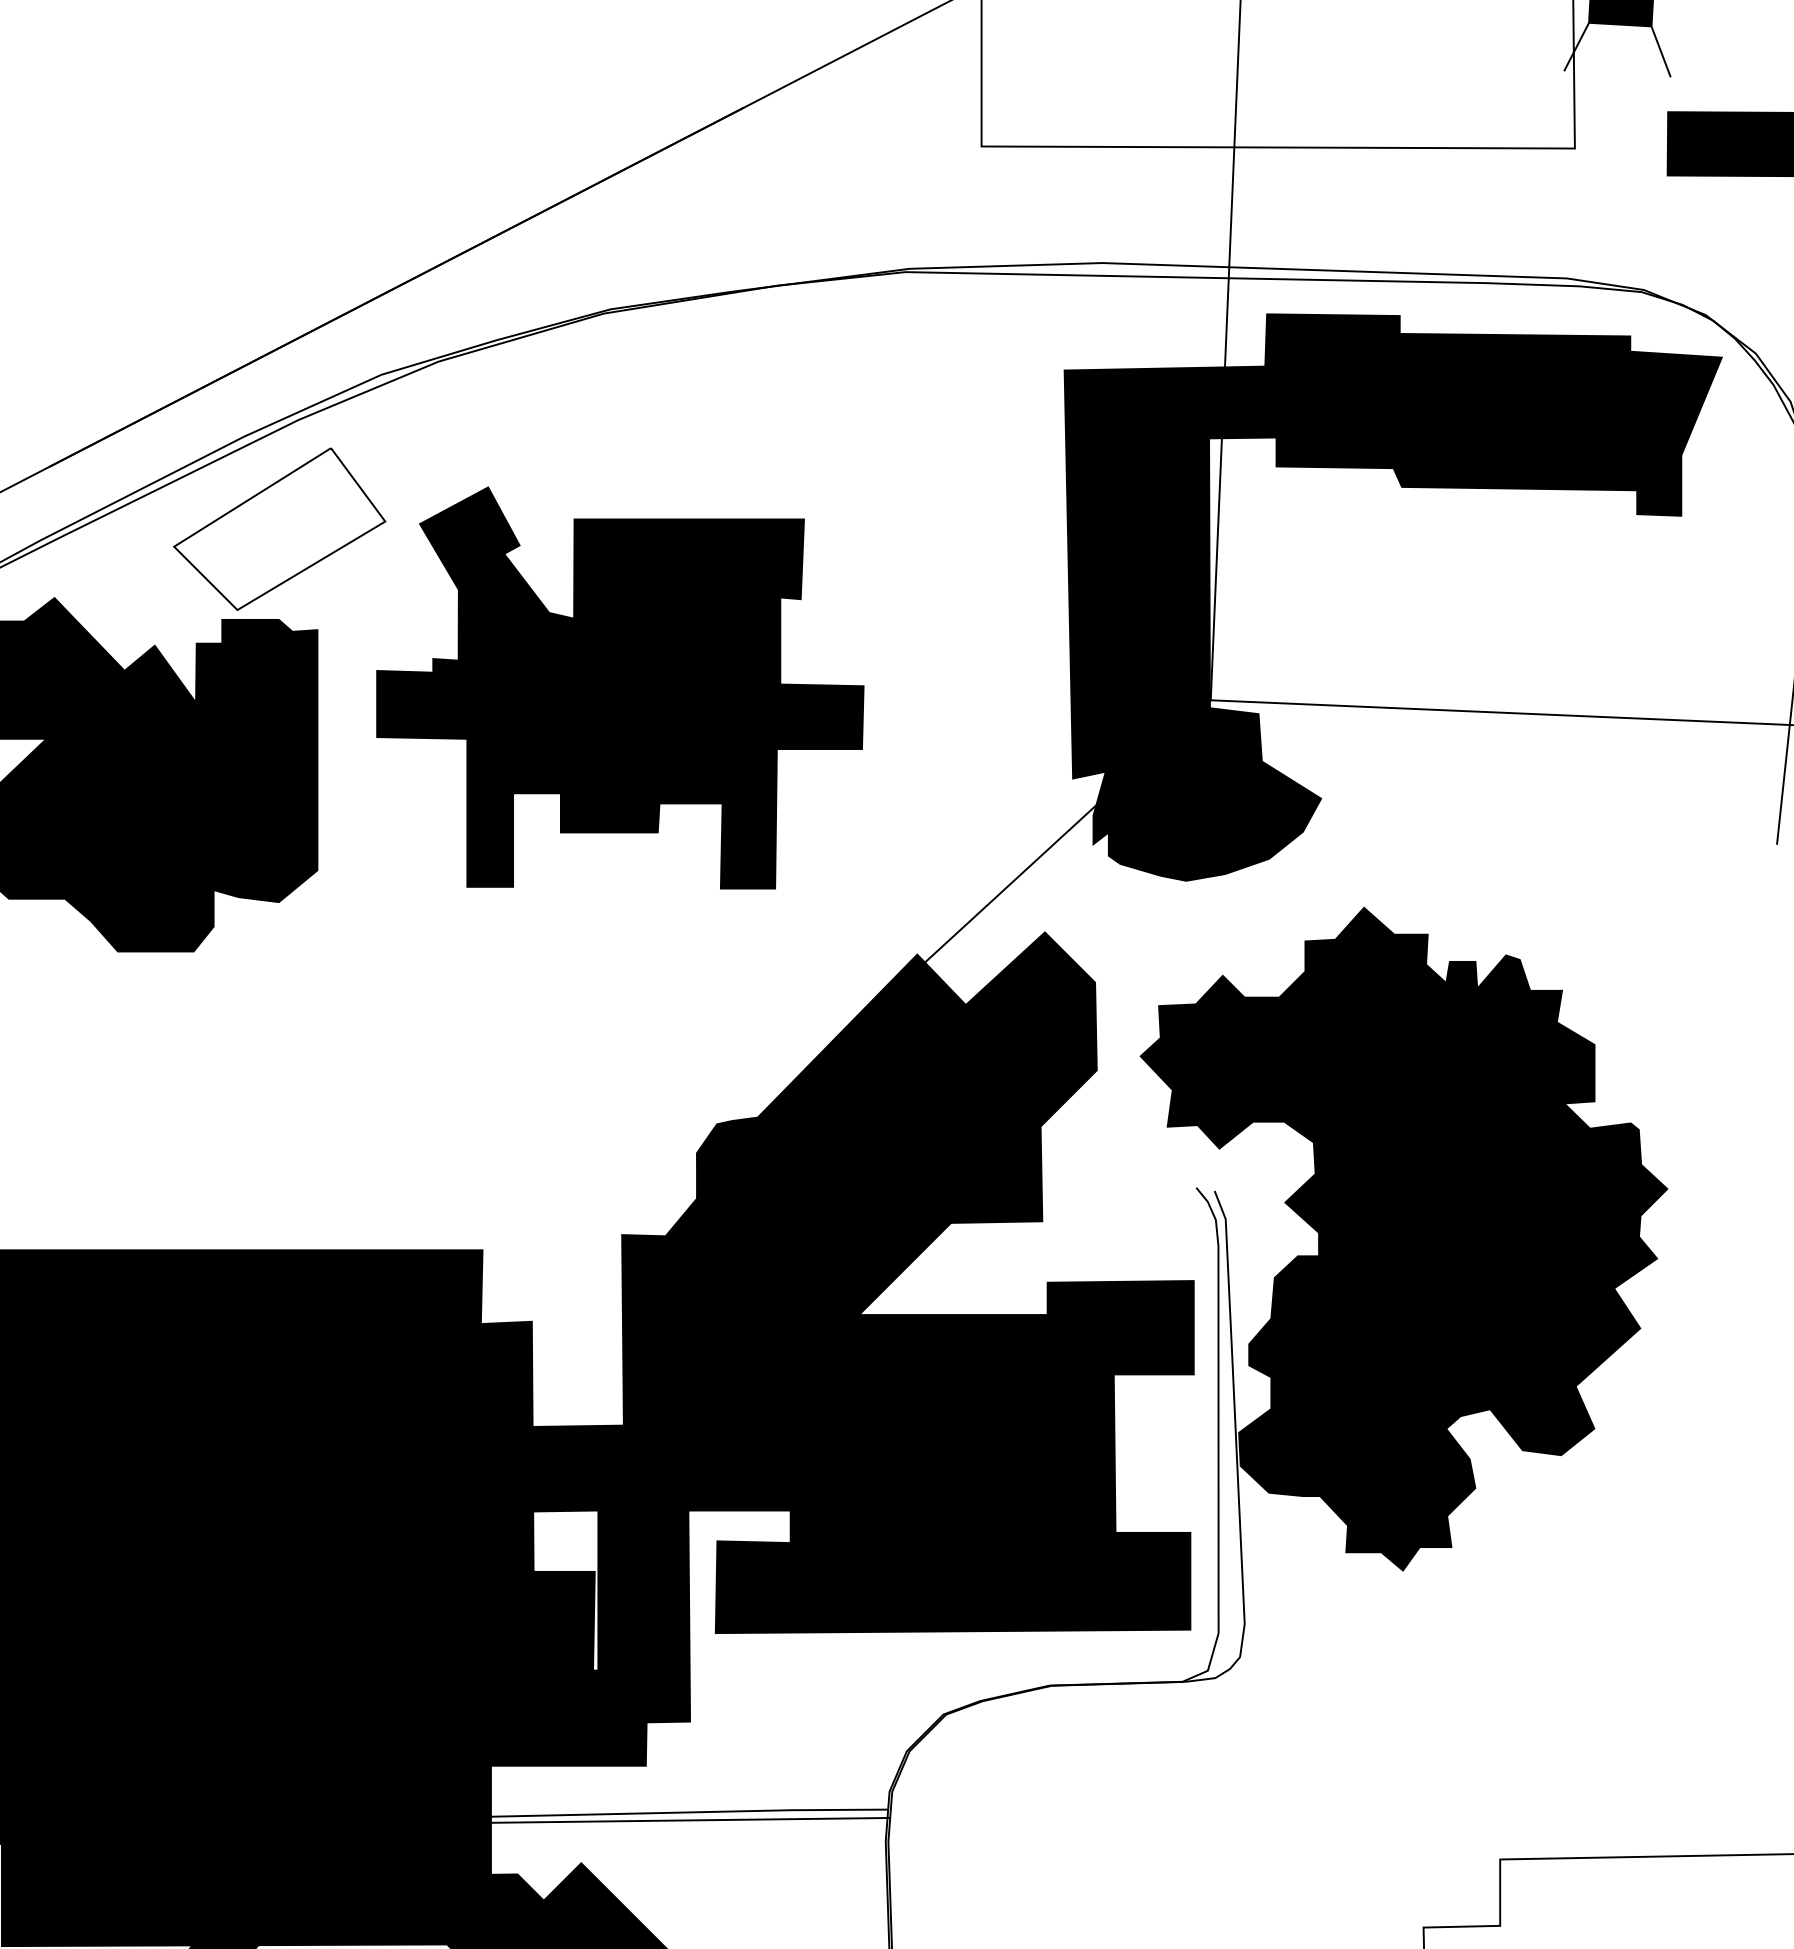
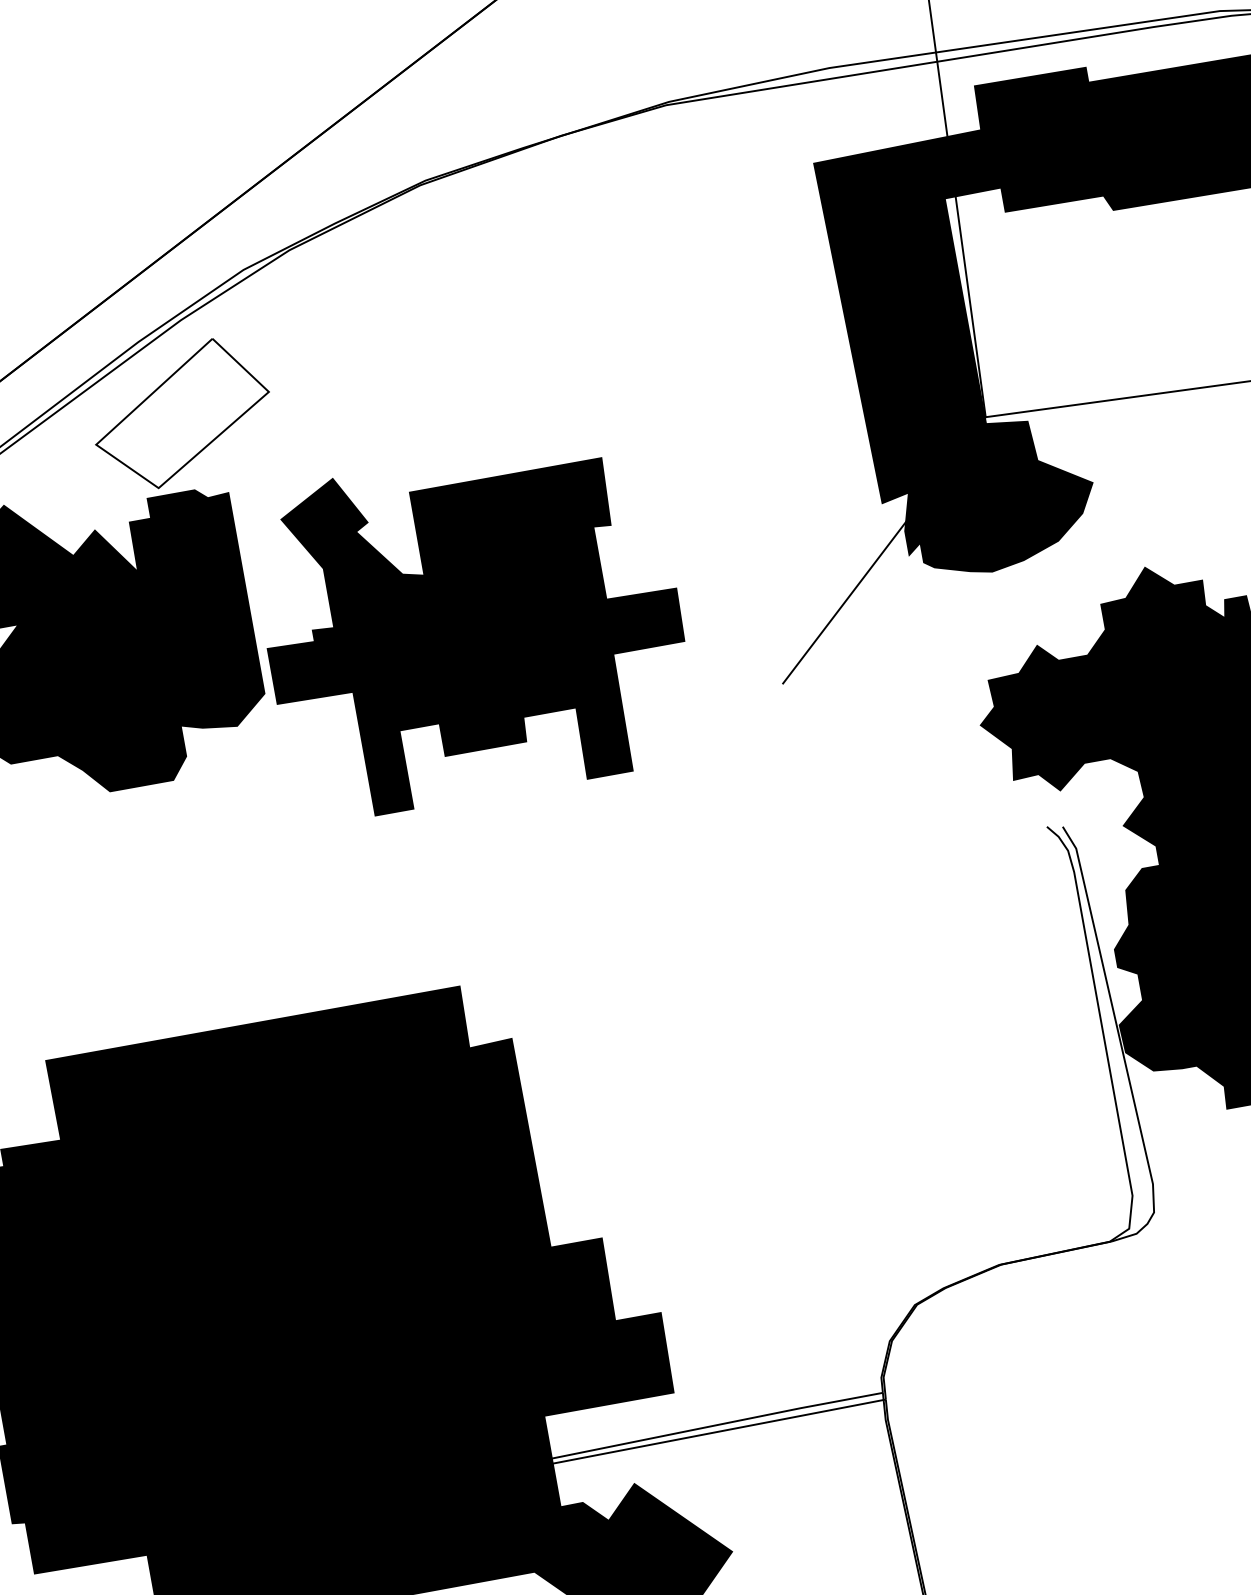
part: (620, 687) -> (473, 626), moved
fill: (837, 1327) -> (768, 997), removed

